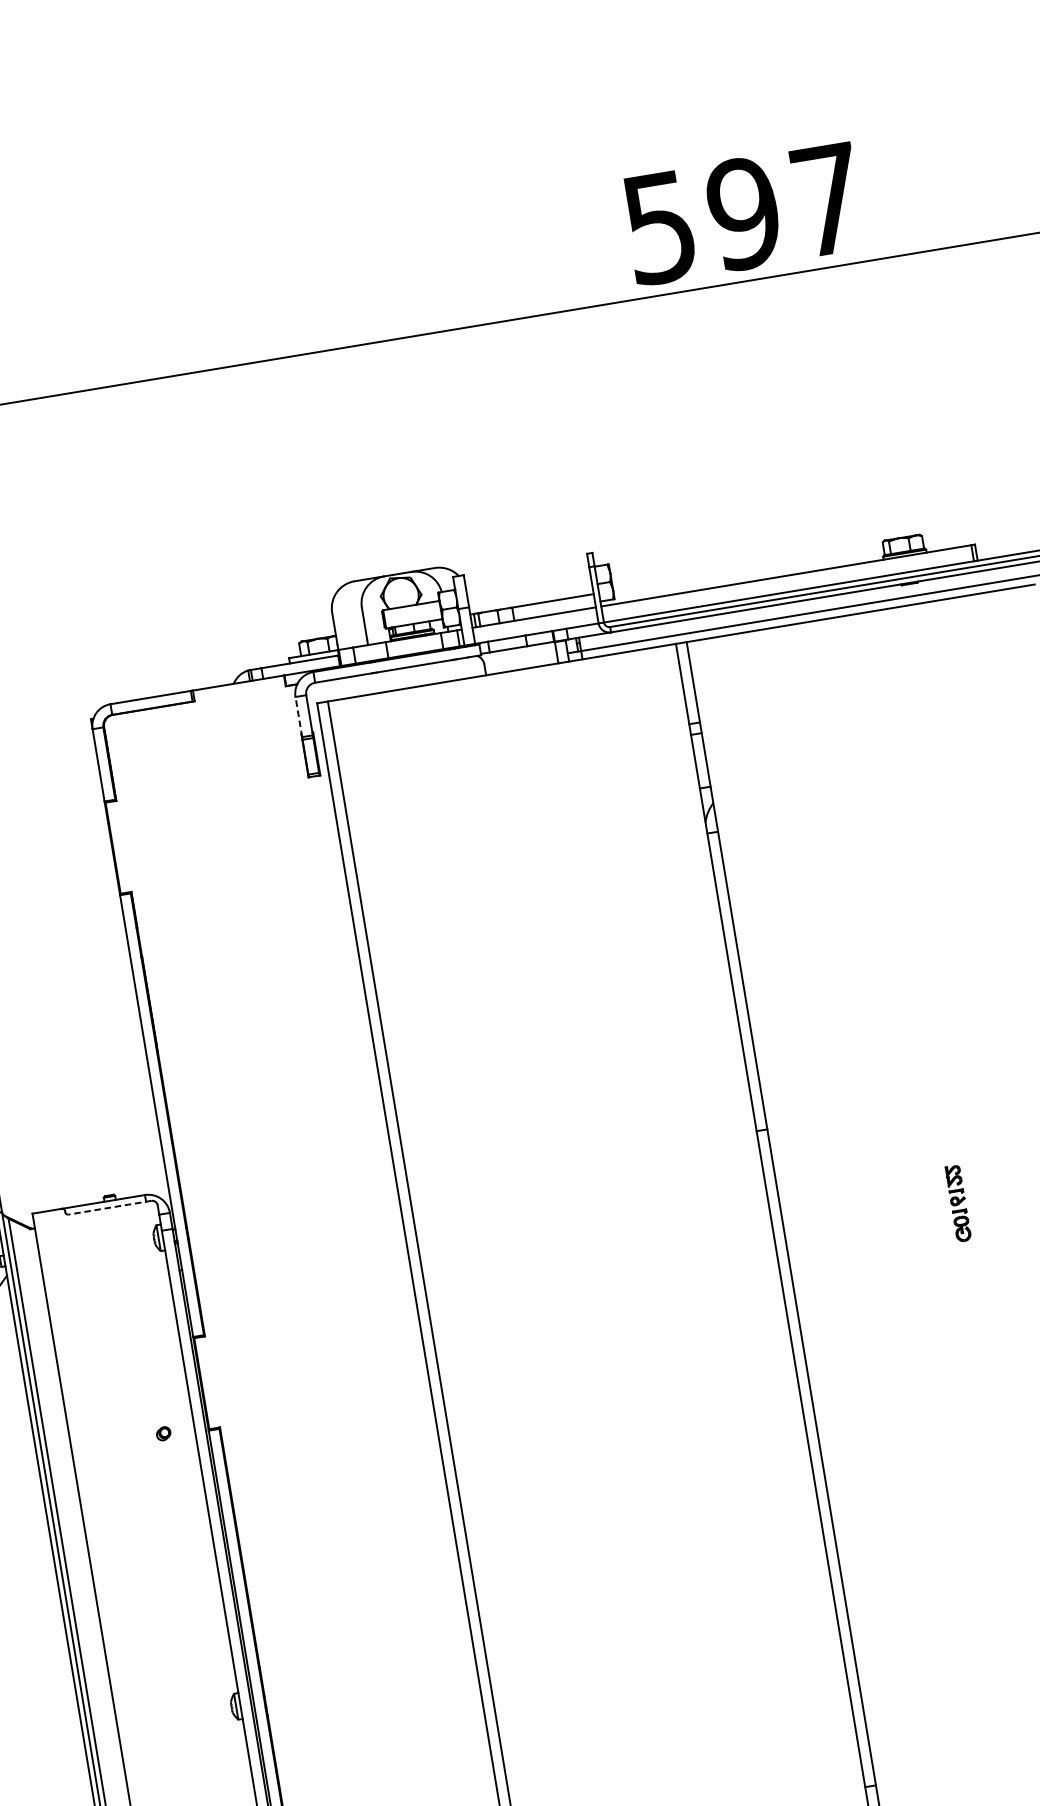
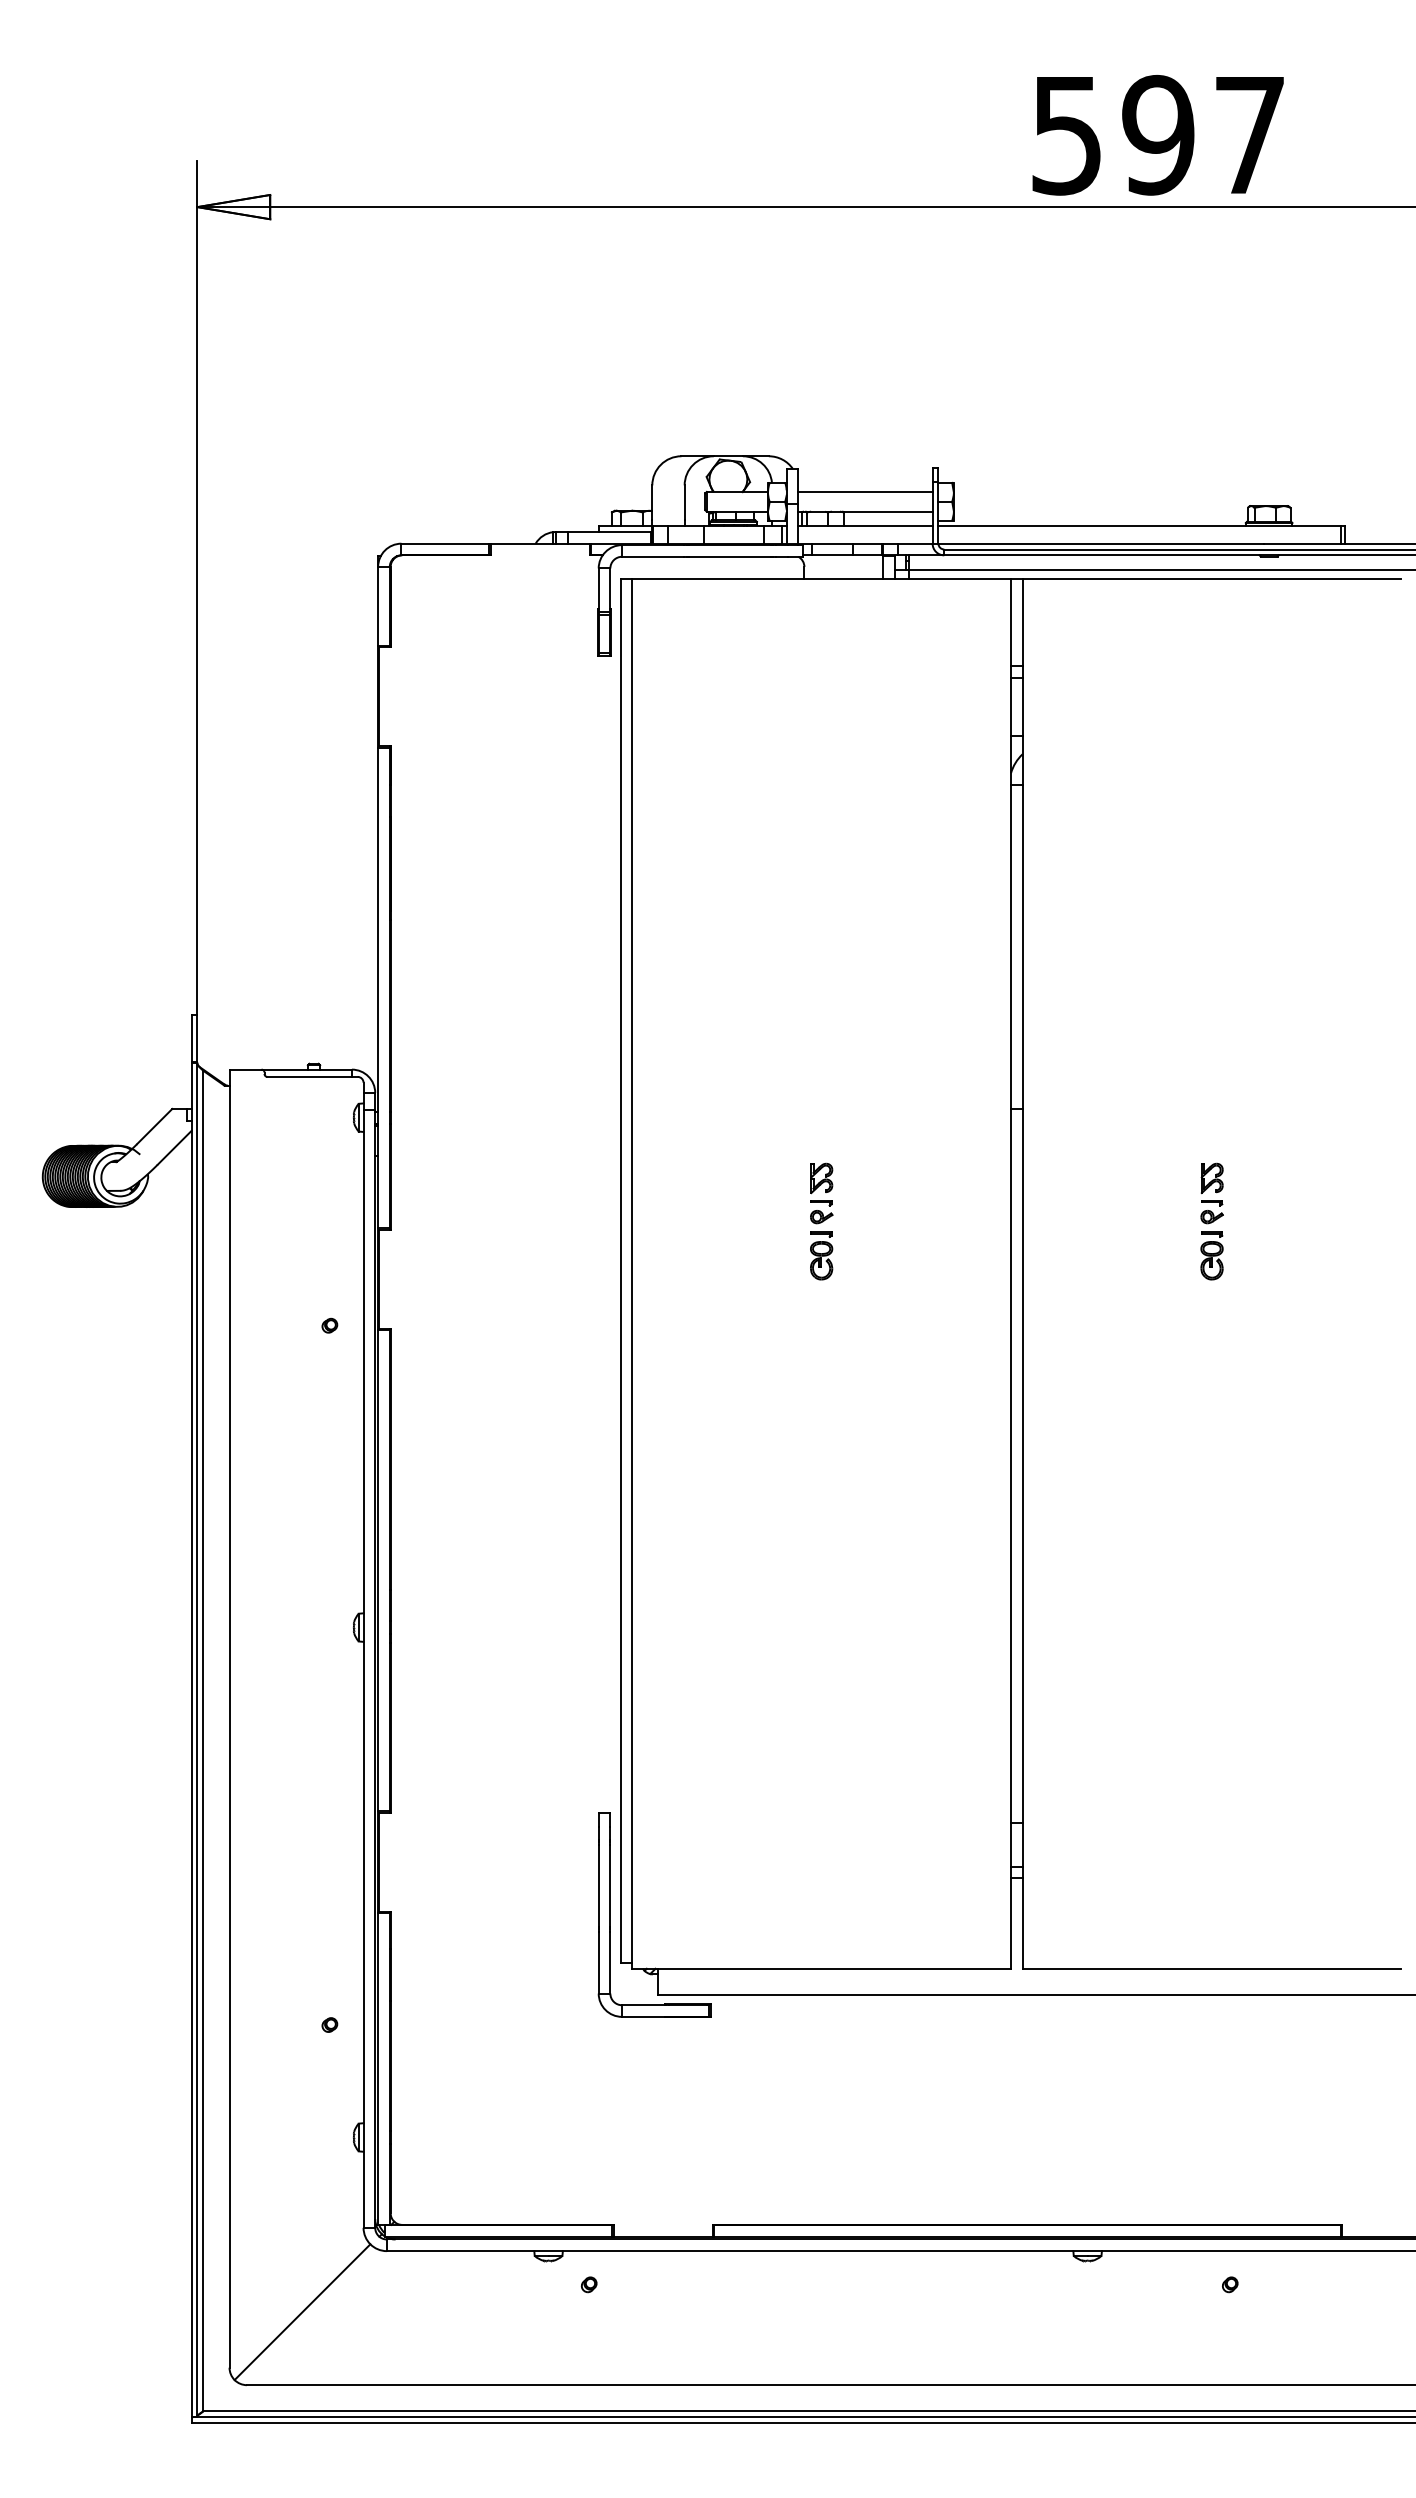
line: (528, 585) -> (865, 491), added
line: (298, 717) -> (598, 590), dashed -> solid
part: (957, 1203) -> (1211, 1221), size x1.43
line: (109, 1207) -> (312, 1076), dashed -> solid
part: (599, 1263) -> (821, 1221), added

